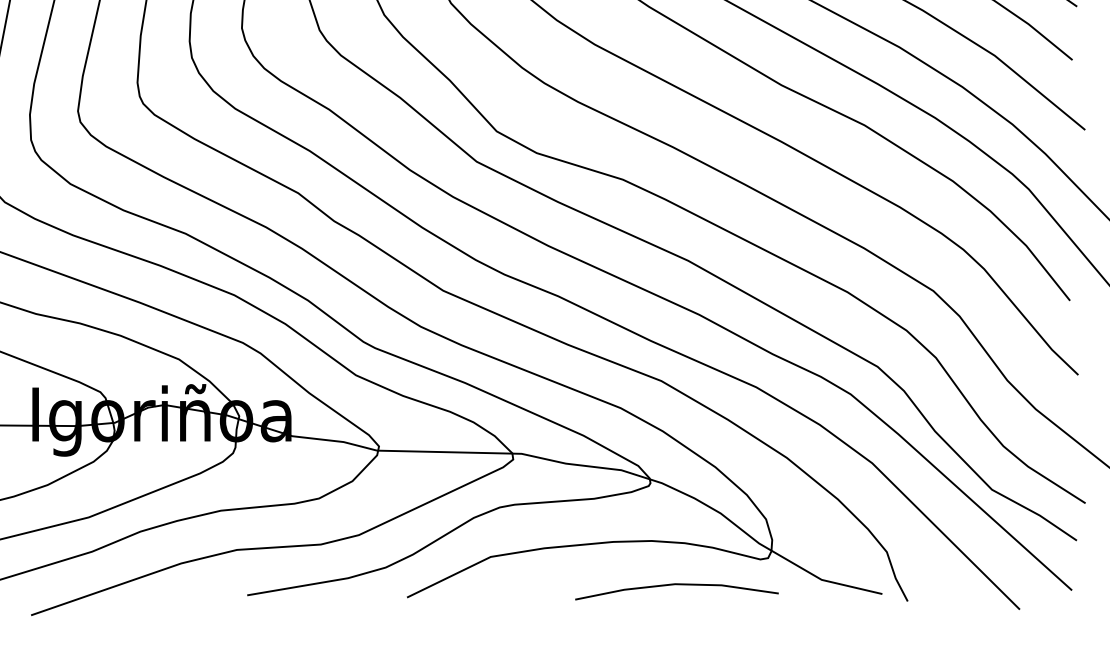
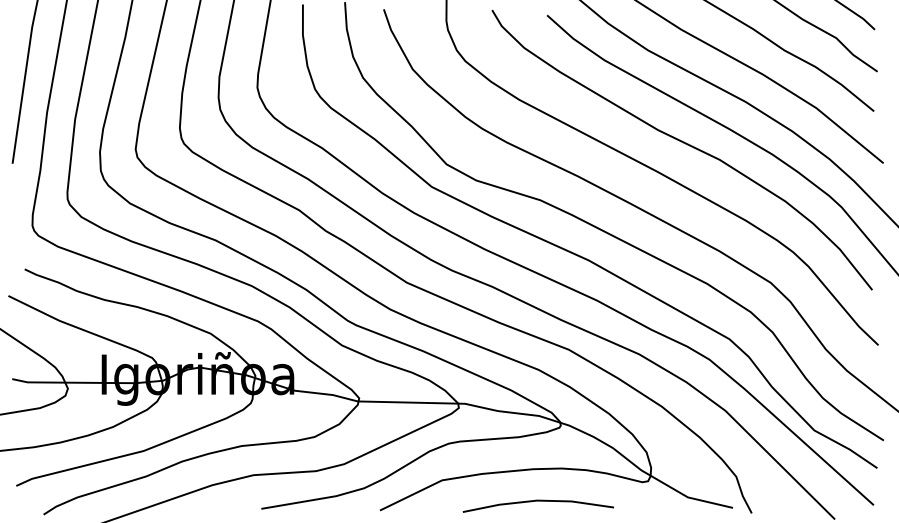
line: (675, 585) -> (537, 501), moved

